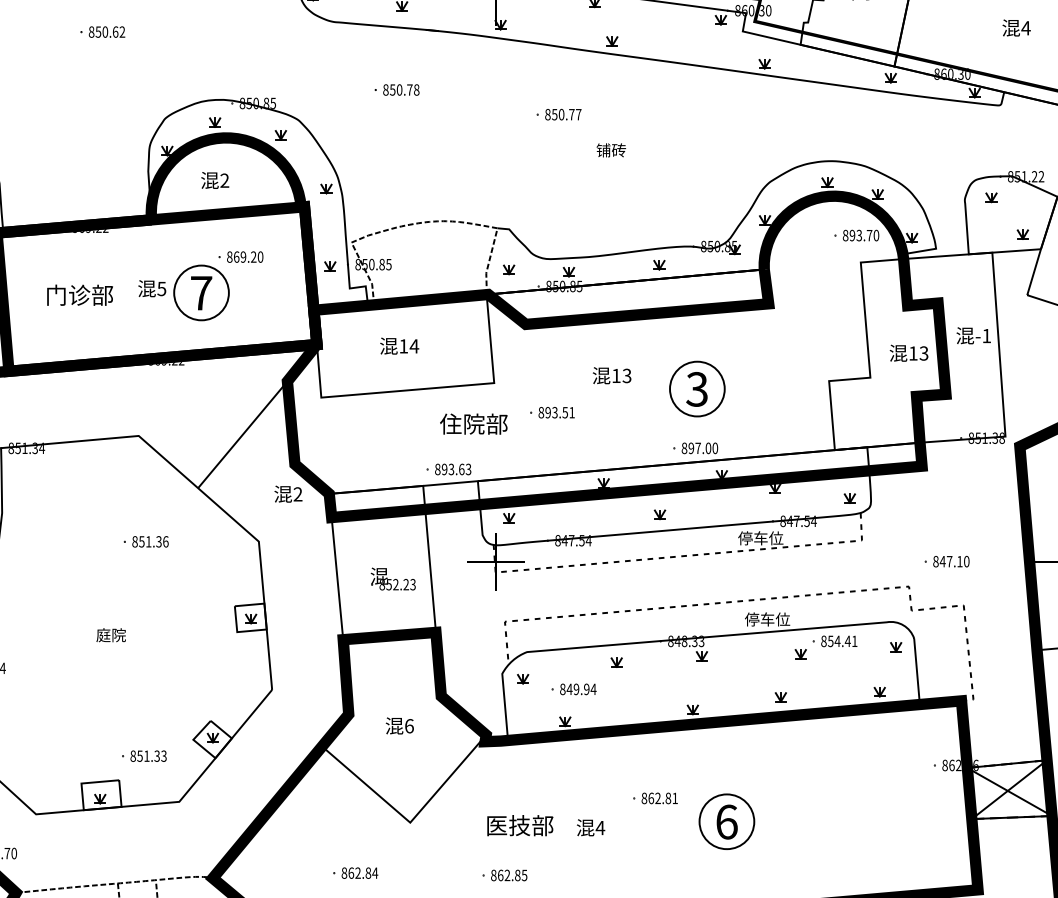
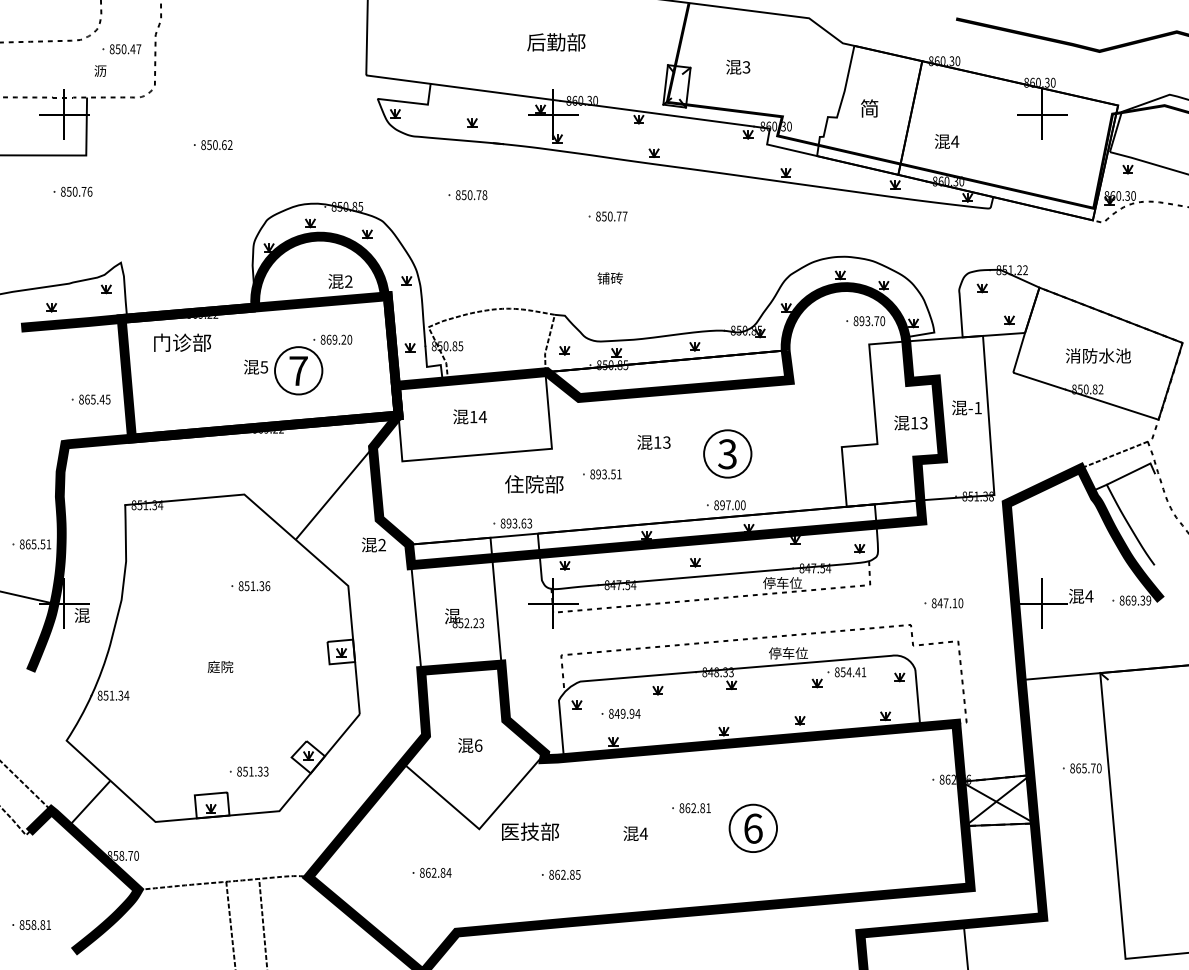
text: (1016, 27) -> (946, 141), moved
text: (610, 150) -> (609, 278), moved
text: (215, 180) -> (340, 281), moved
text: (79, 294) -> (182, 342), moved
text: (520, 825) -> (530, 831), moved

